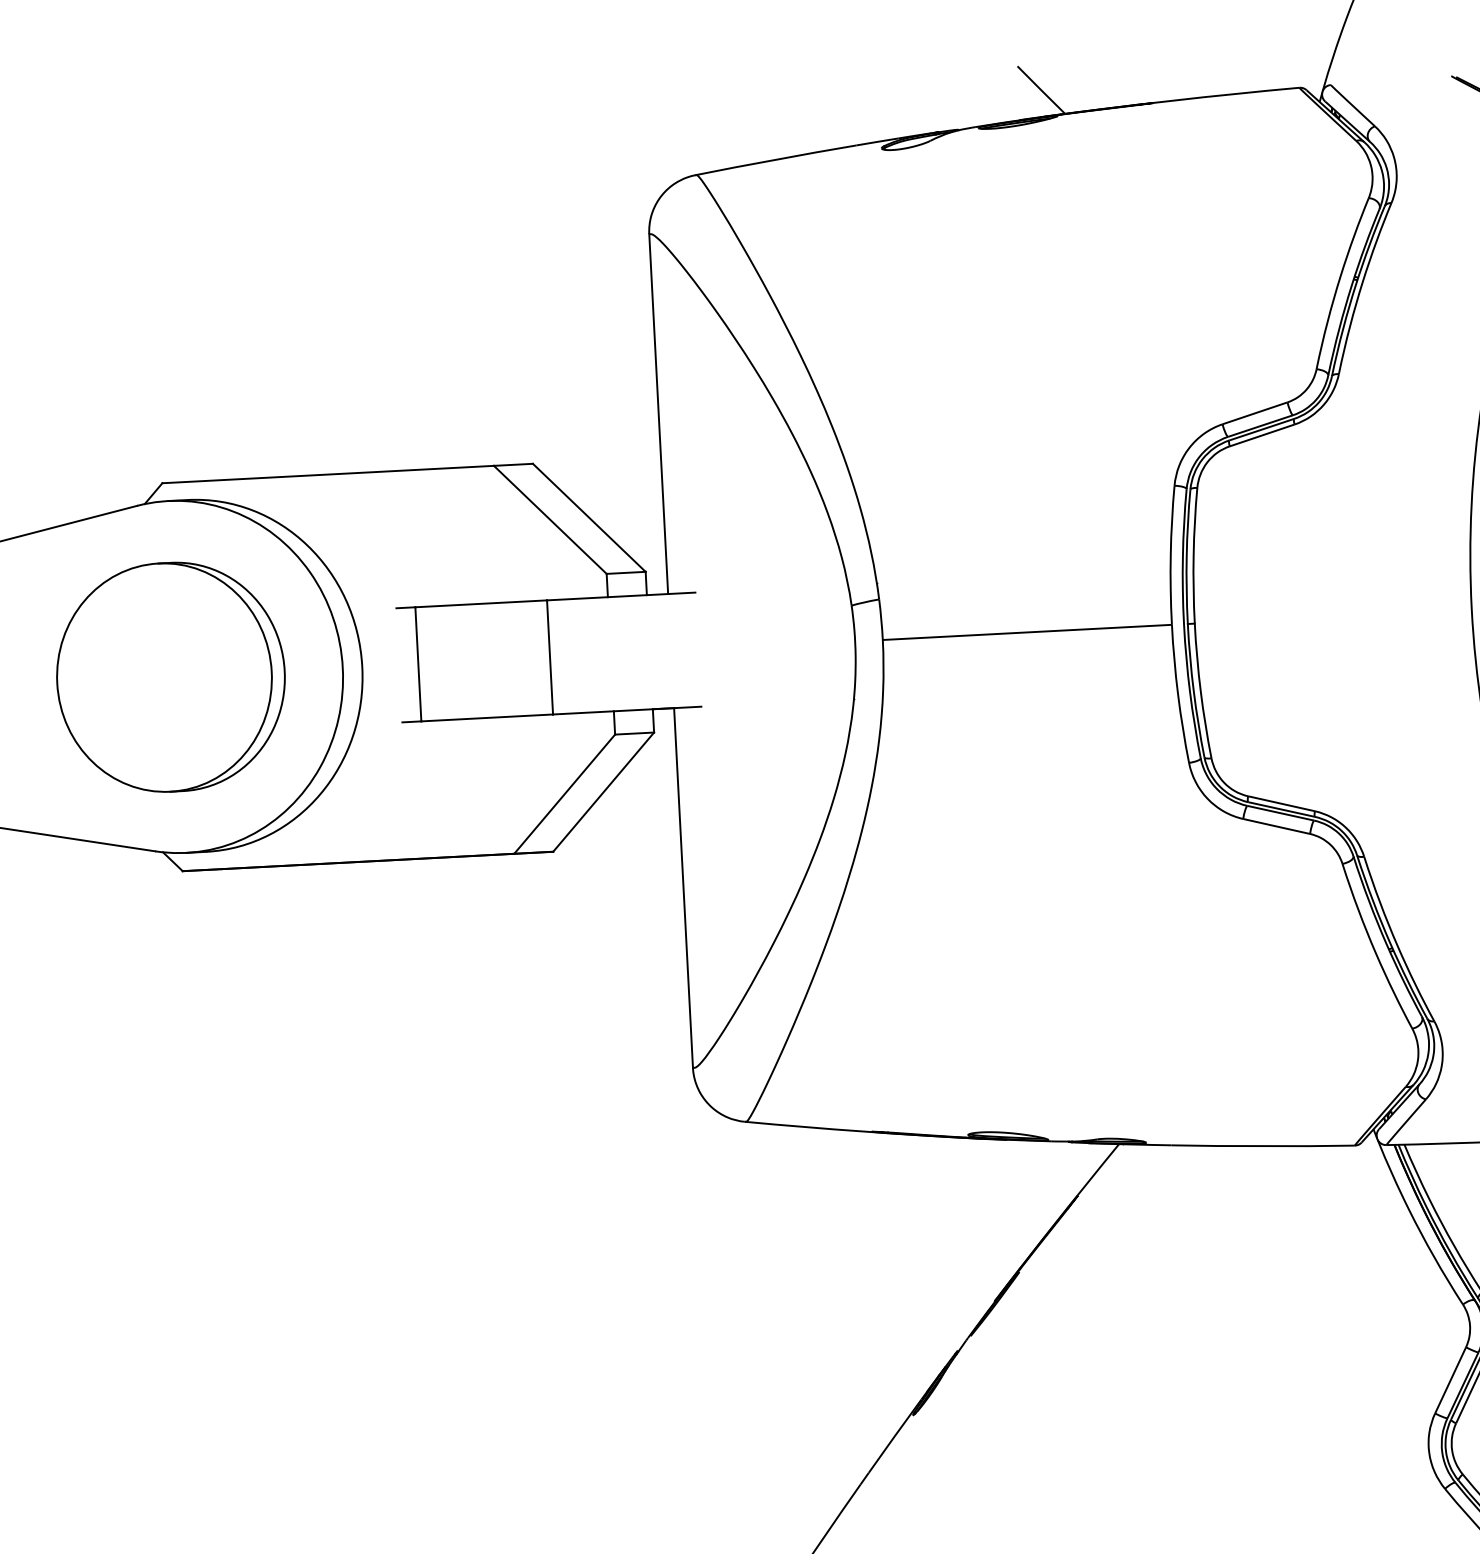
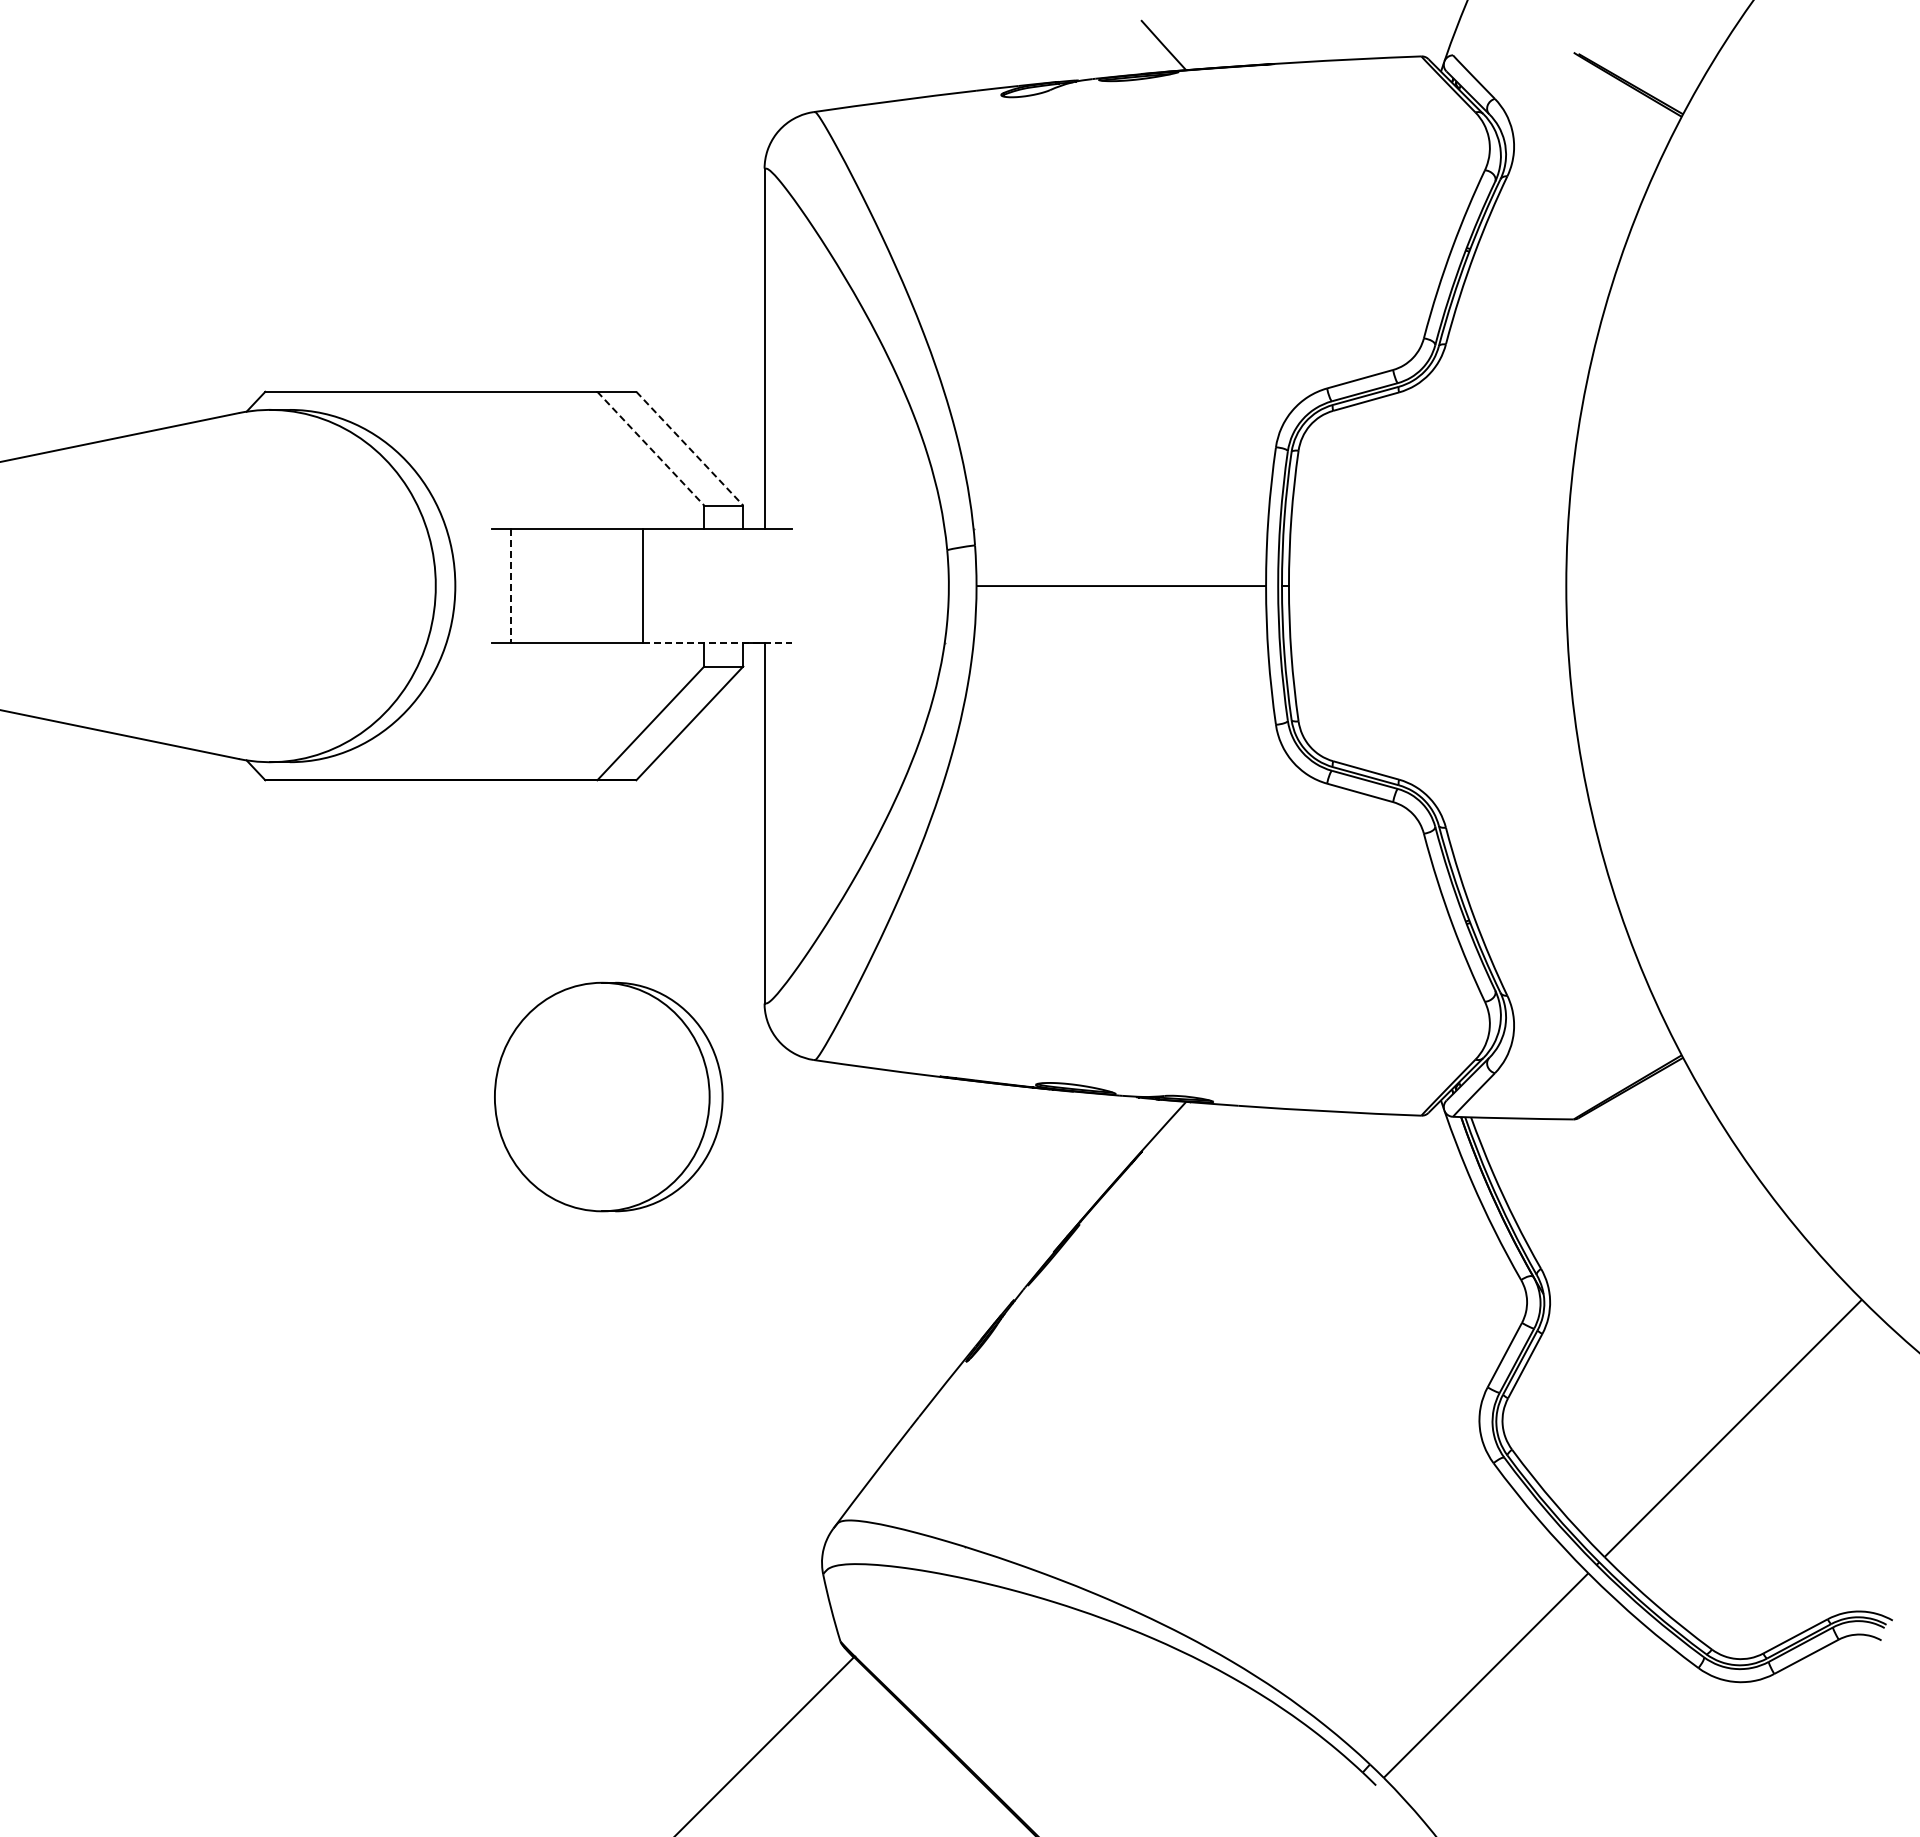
line: (590, 518) -> (690, 449), solid -> dashed
line: (551, 520) -> (651, 449), solid -> dashed
line: (418, 664) -> (511, 586), solid -> dashed
part: (170, 676) -> (608, 1096), moved
line: (628, 710) -> (718, 643), solid -> dashed

